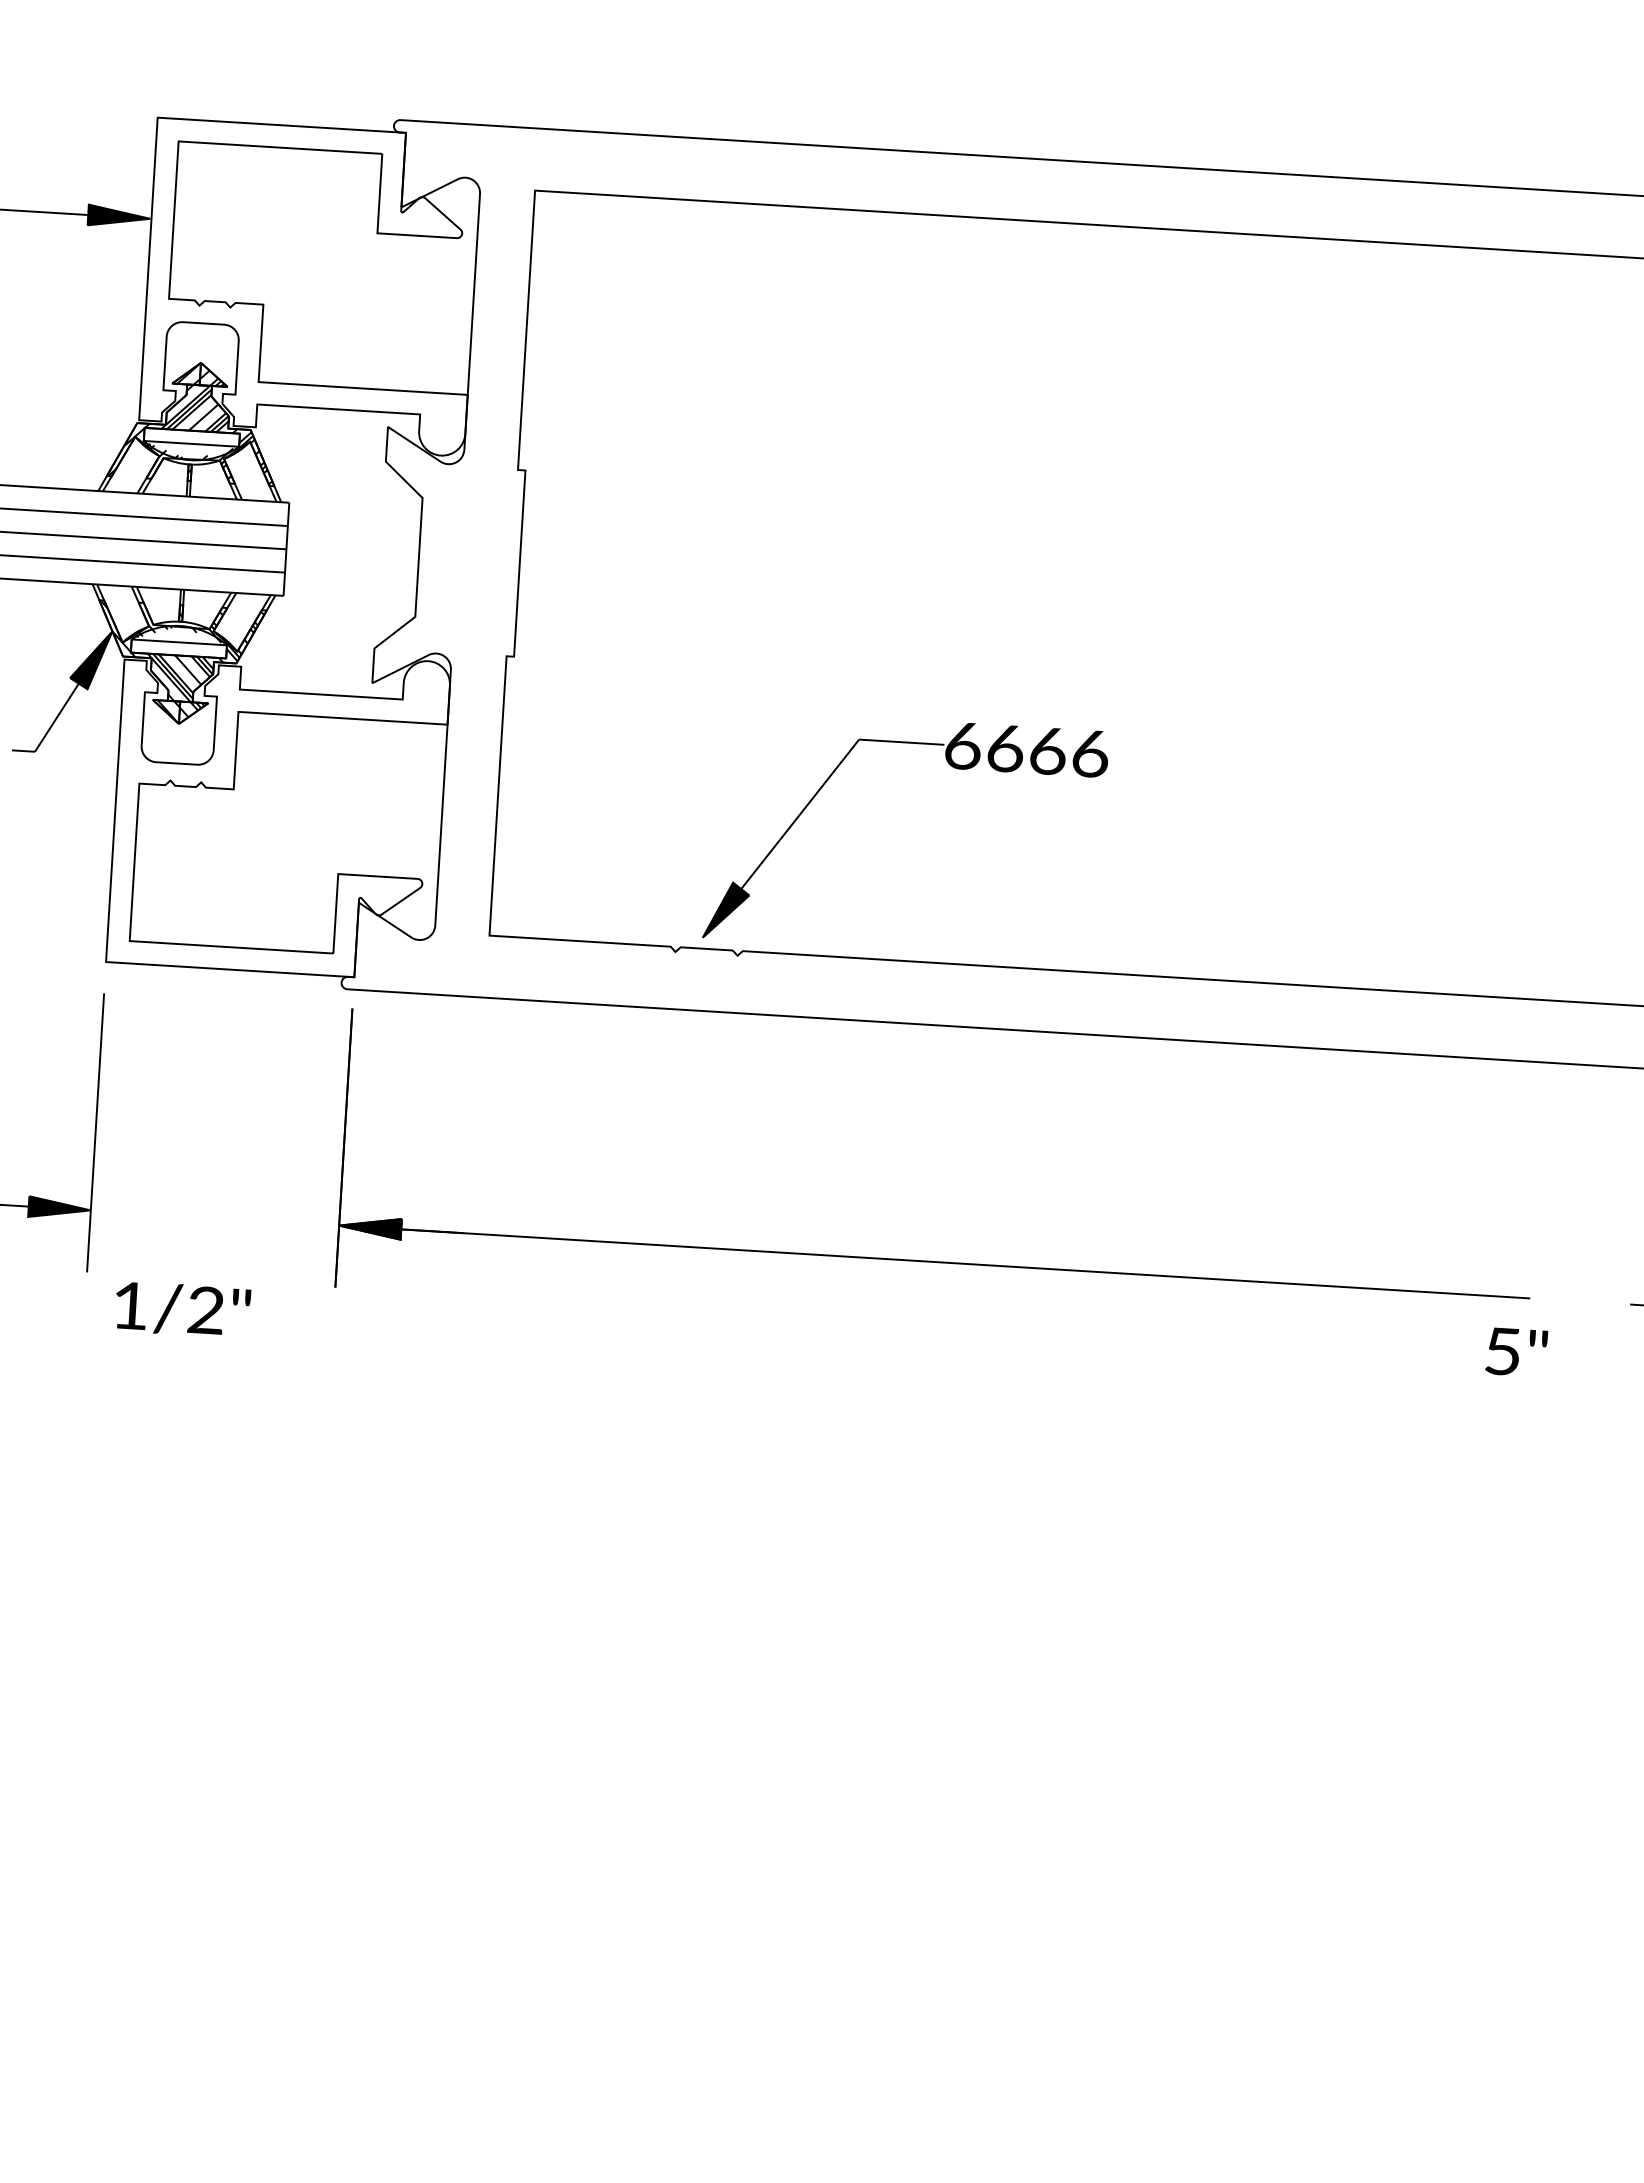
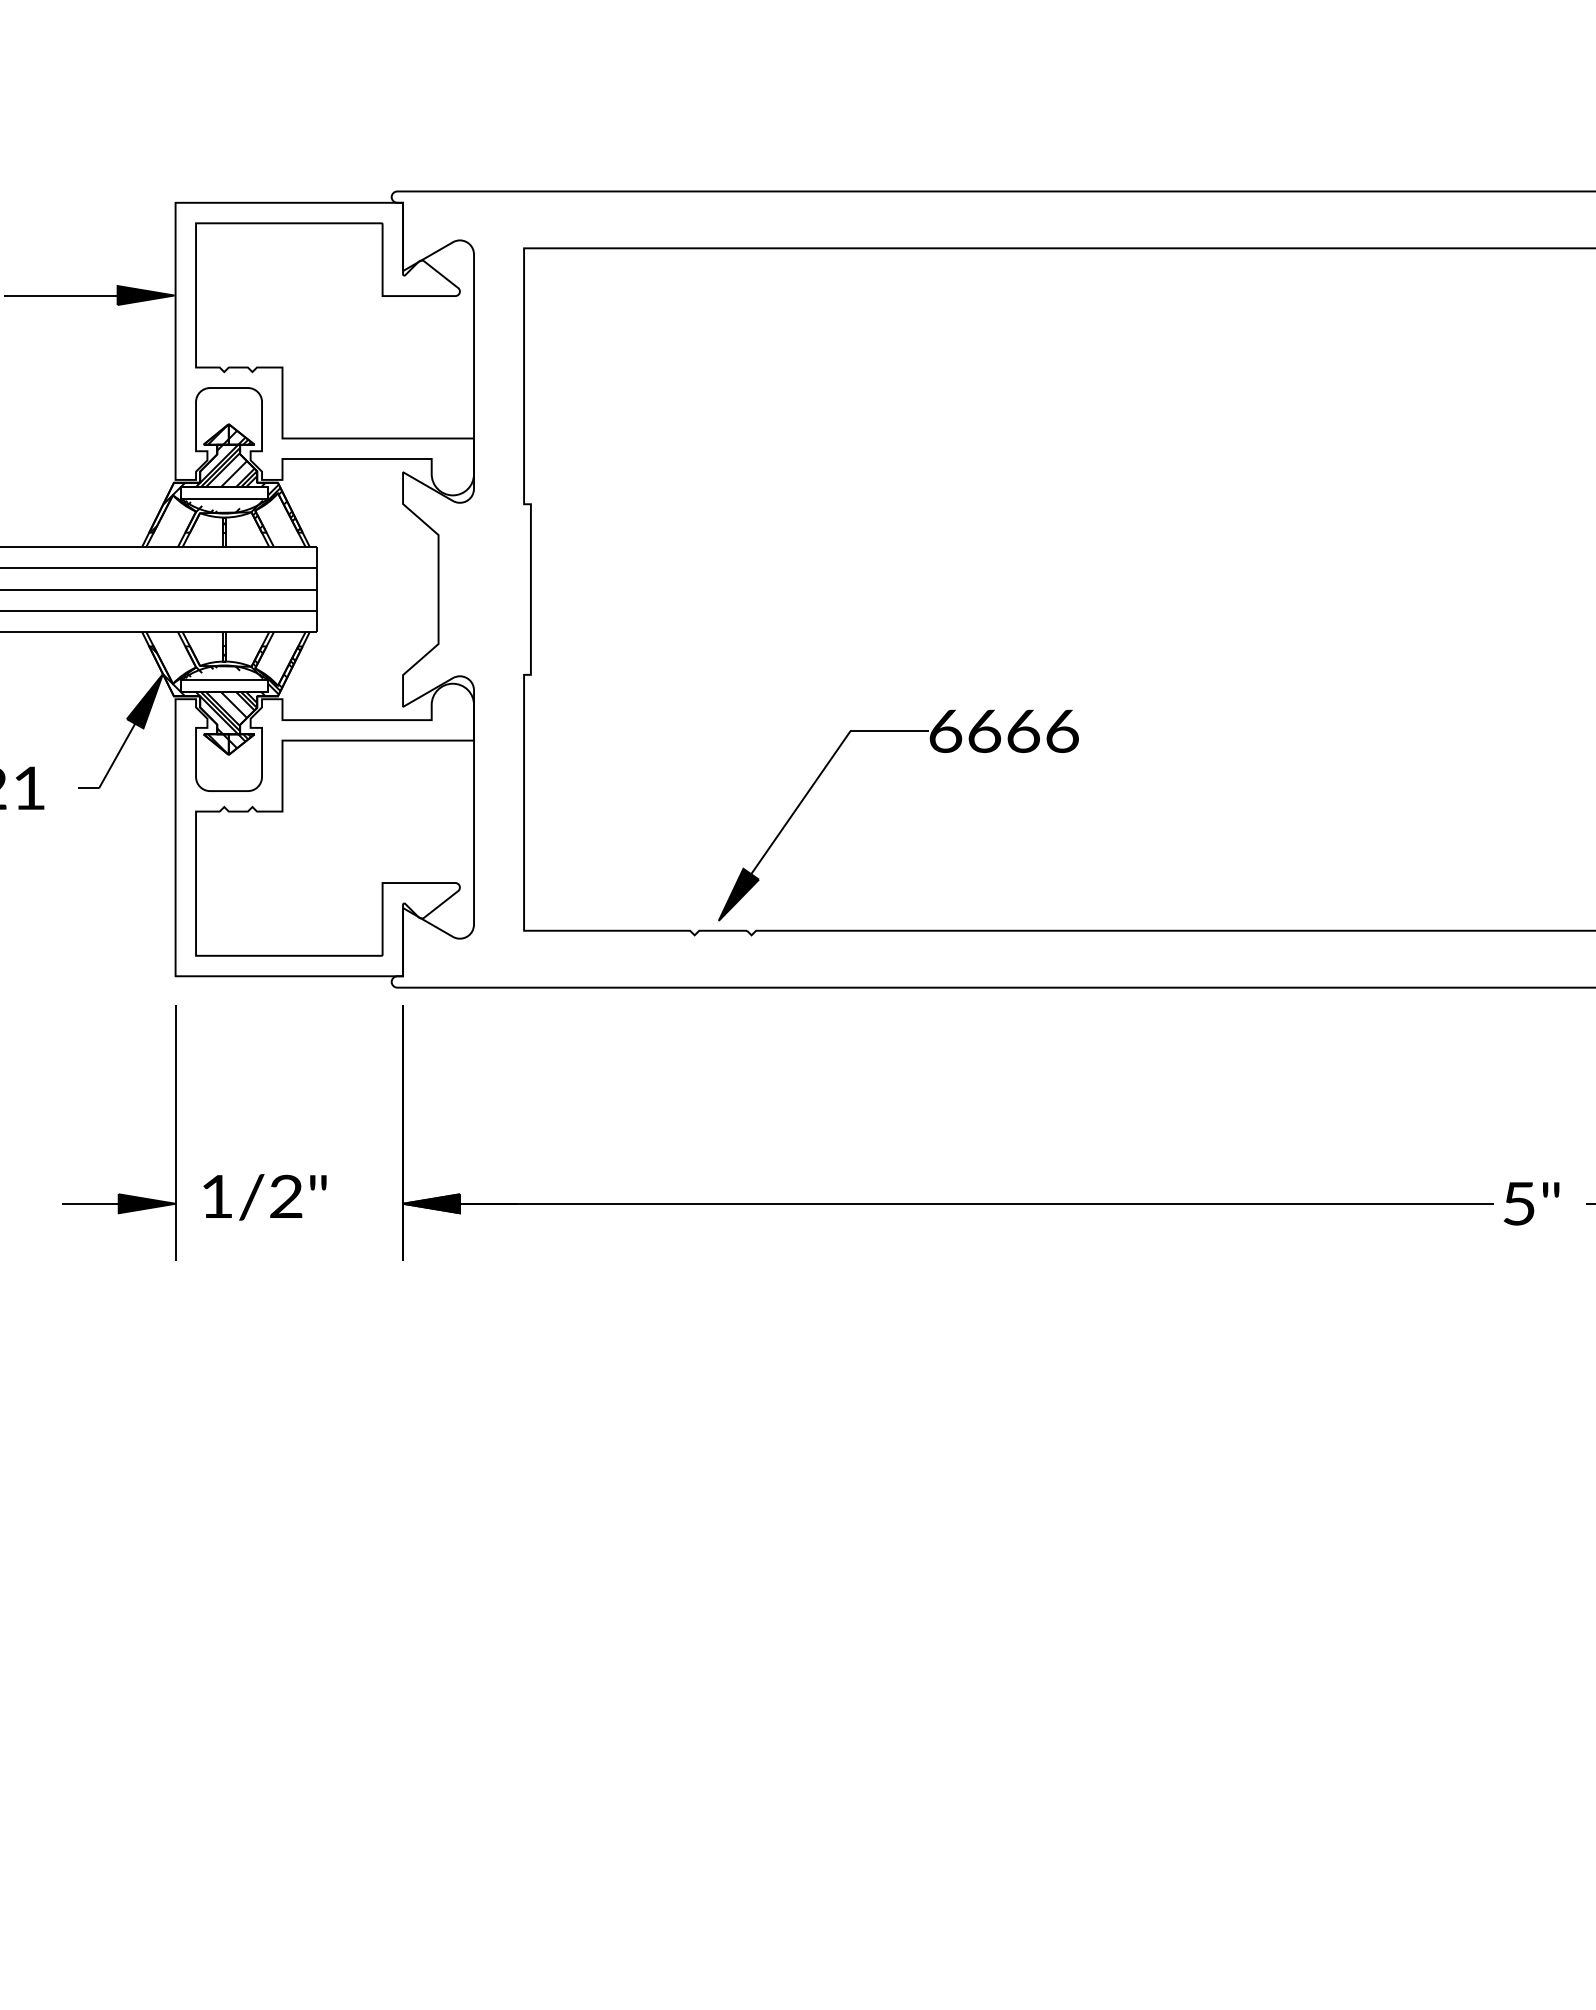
text: (182, 1309) -> (264, 1197), moved
text: (1516, 1352) -> (1531, 1203), moved

